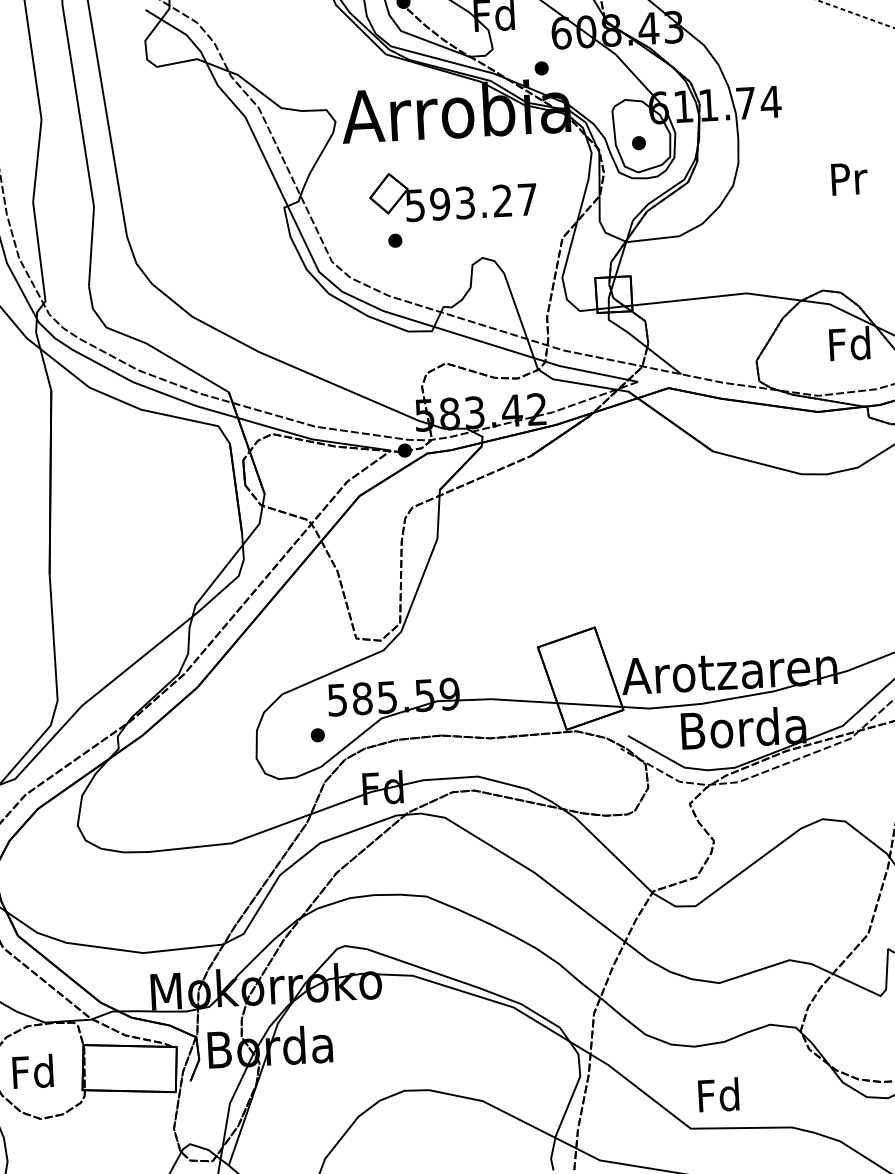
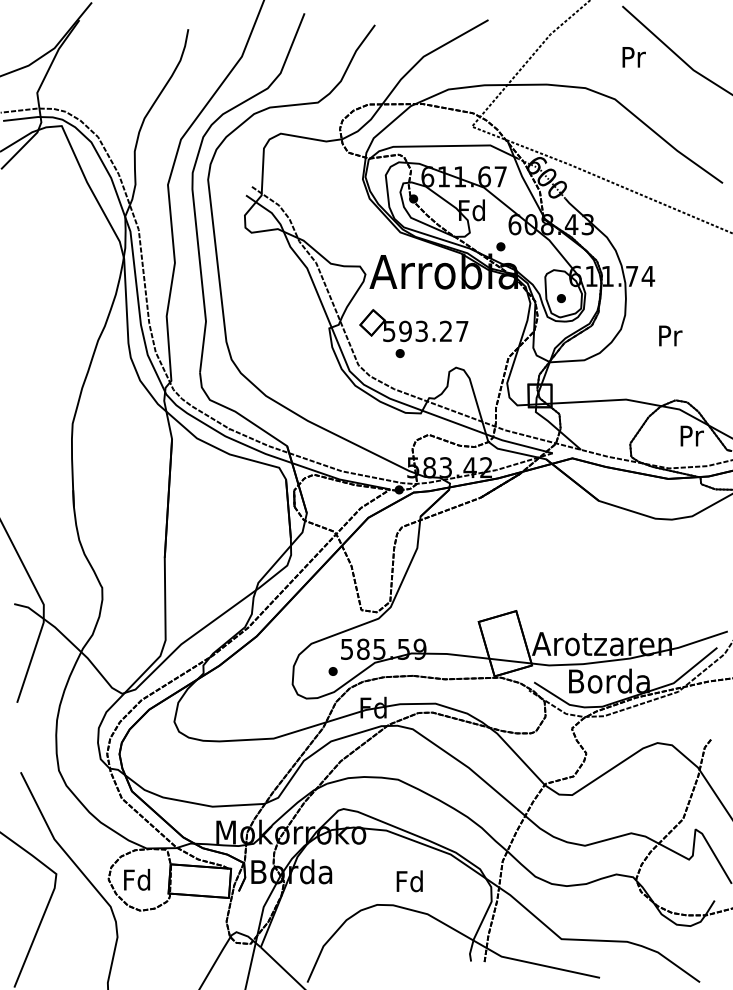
text: (849, 178) -> (670, 335), moved
part: (452, 194) -> (413, 325), moved
text: (850, 343) -> (691, 435), Fd -> Pr
text: (718, 1095) -> (409, 881), moved

